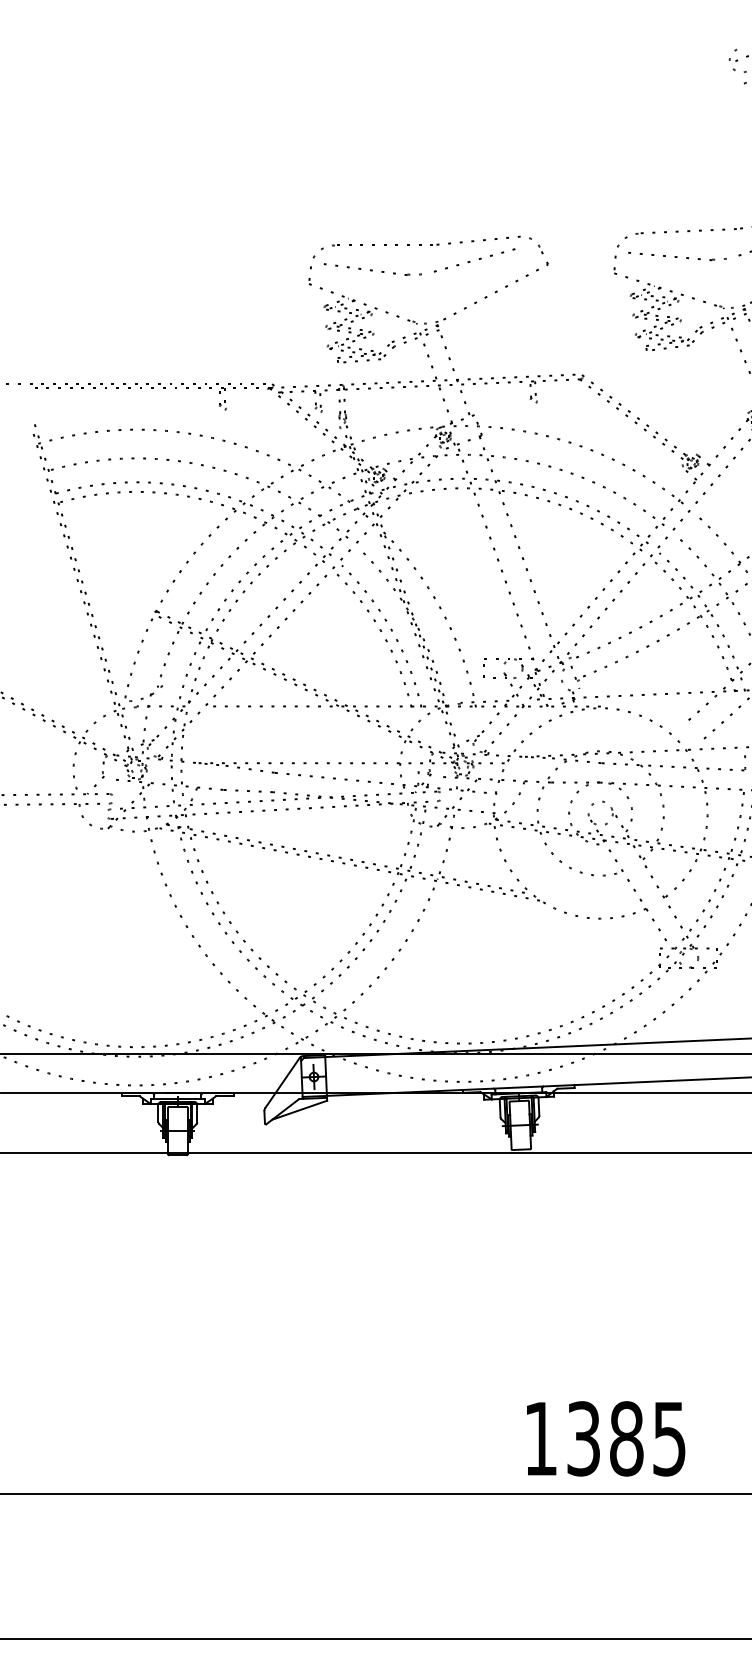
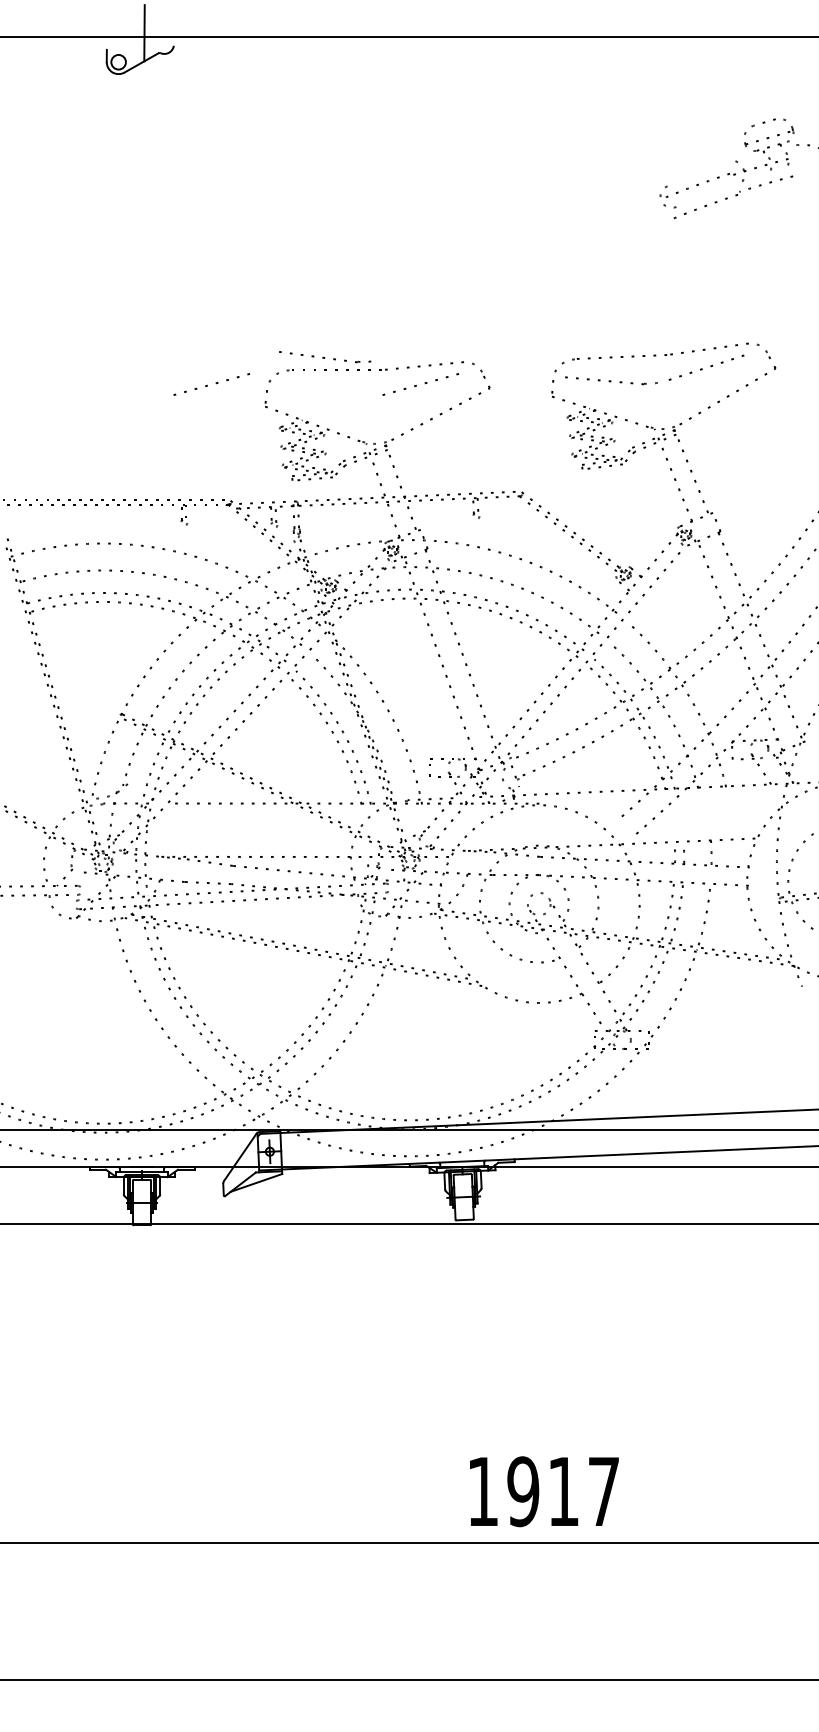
line: (247, 260) -> (207, 384), added
part: (373, 270) -> (325, 357), moved
text: (625, 1438) -> (562, 1491), 1385 -> 1917

